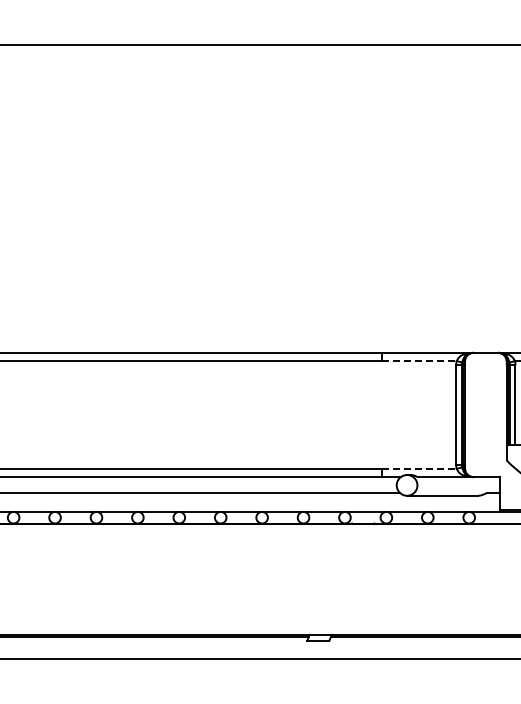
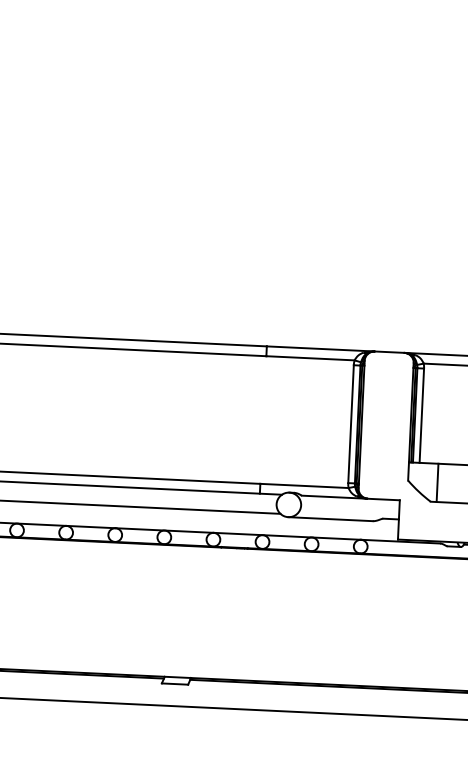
line: (419, 361) -> (310, 358), dashed -> solid
line: (419, 468) -> (304, 485), dashed -> solid

